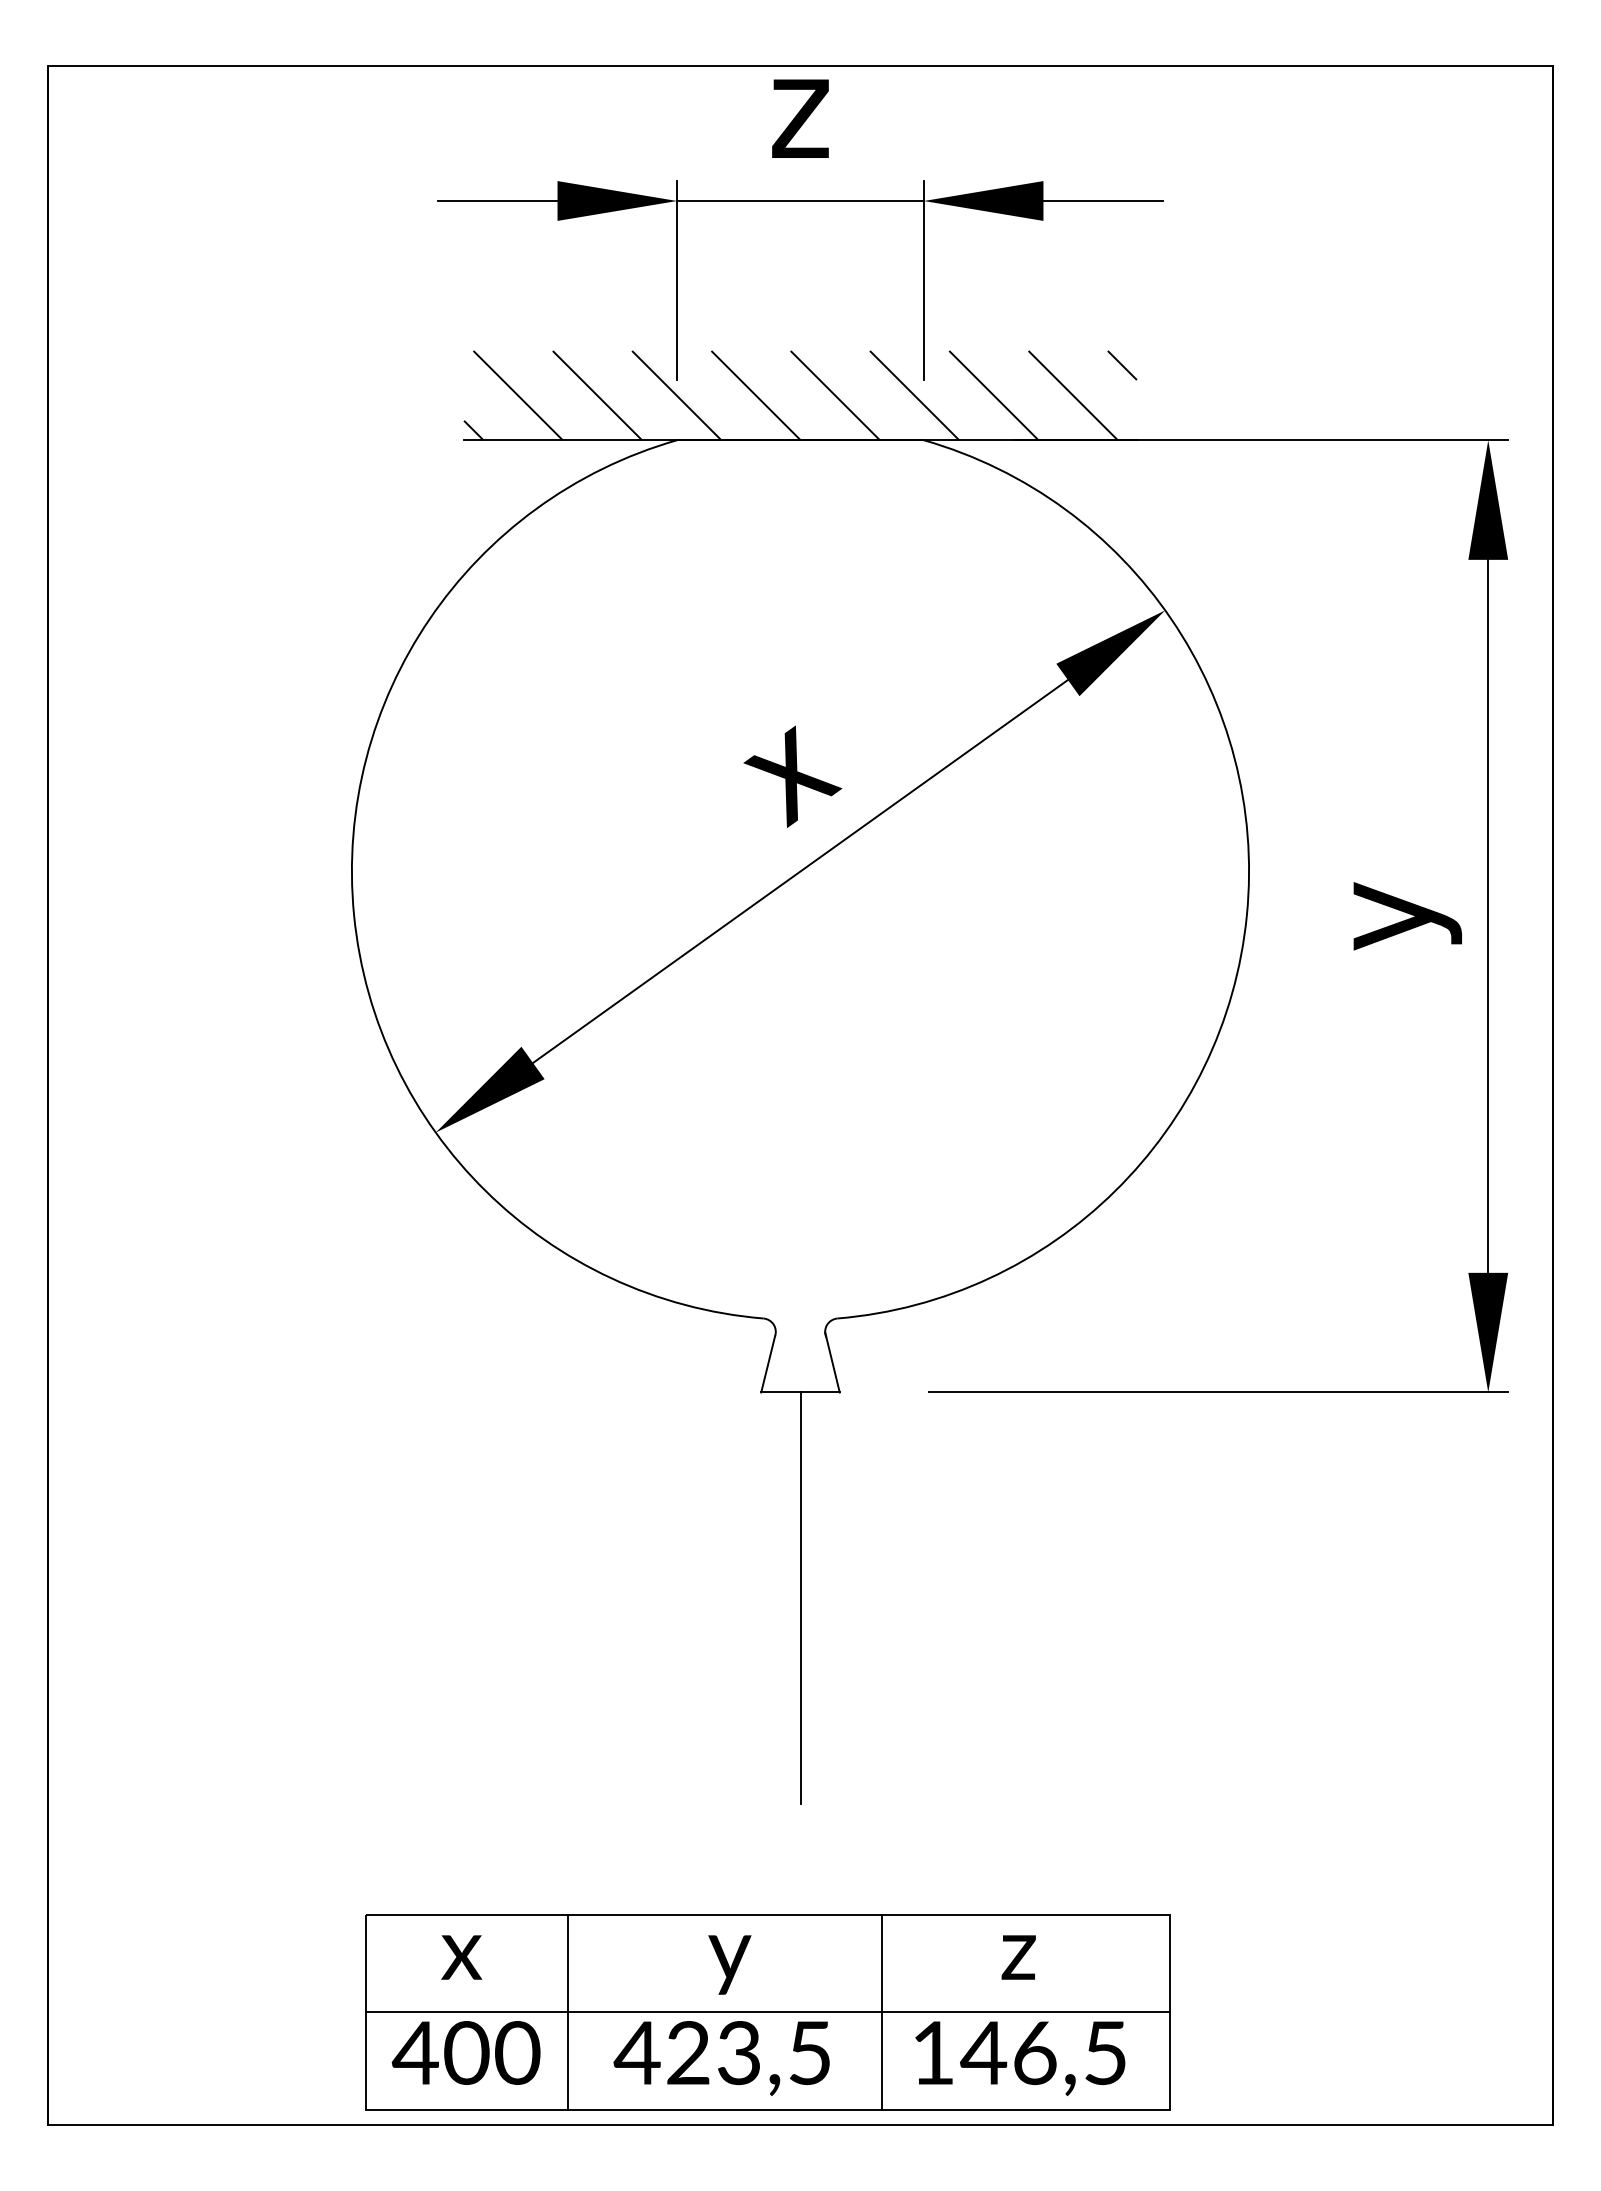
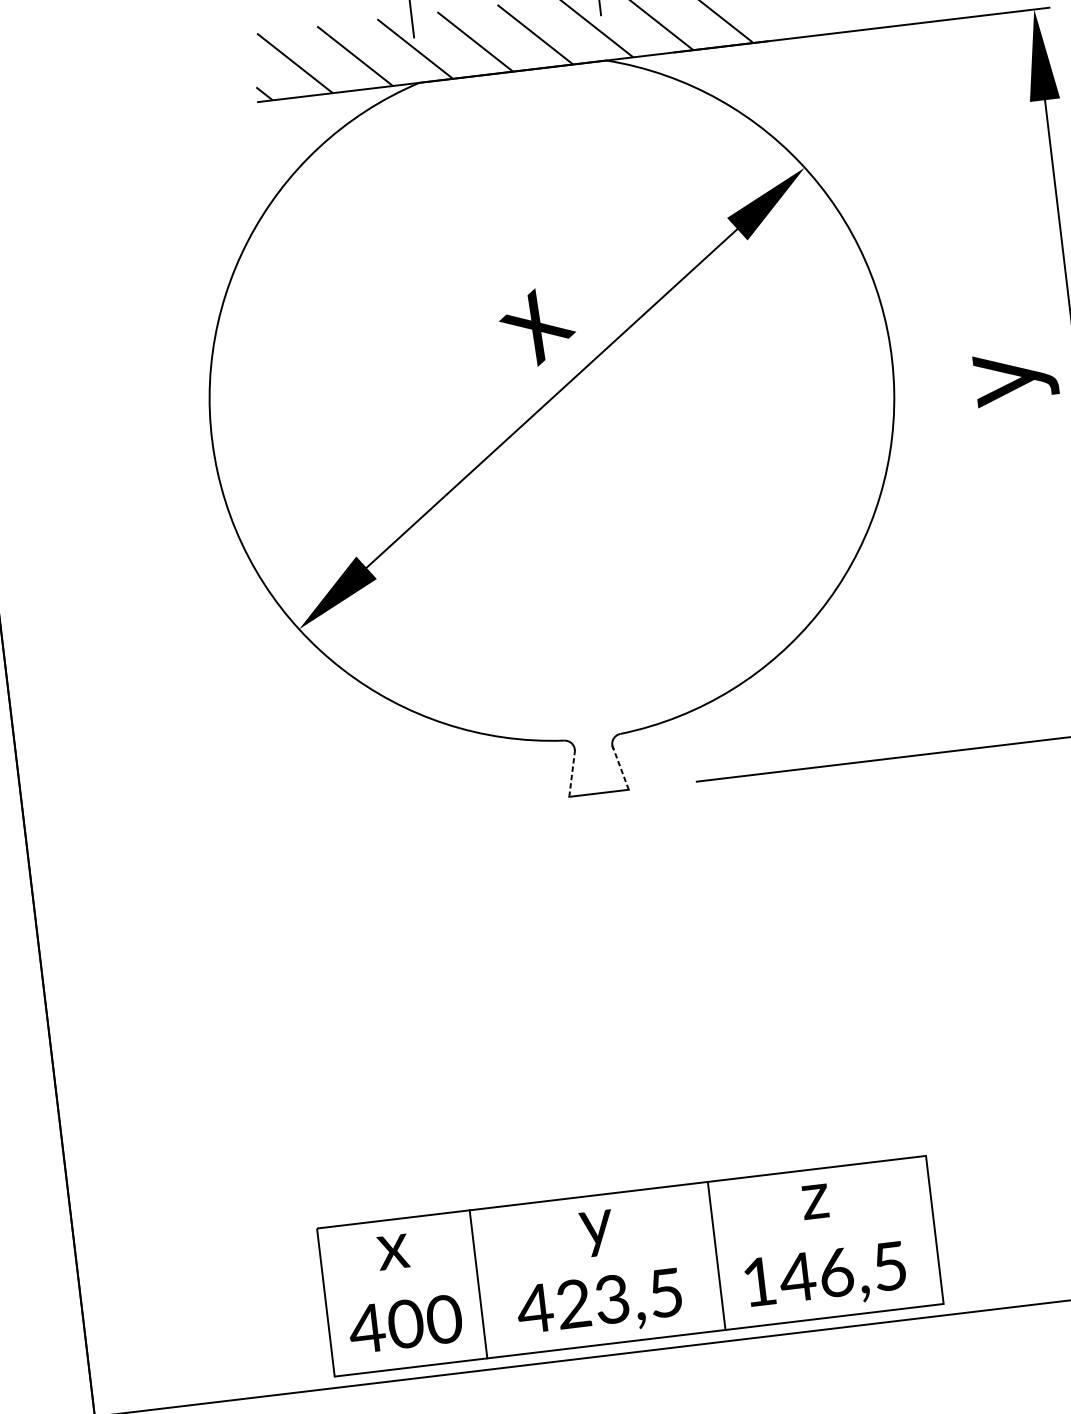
line: (832, 1362) -> (620, 767), solid -> dashed
line: (768, 1364) -> (572, 775), solid -> dashed
line: (800, 1598) -> (617, 949), removed
line: (767, 2011) -> (629, 1265), removed

